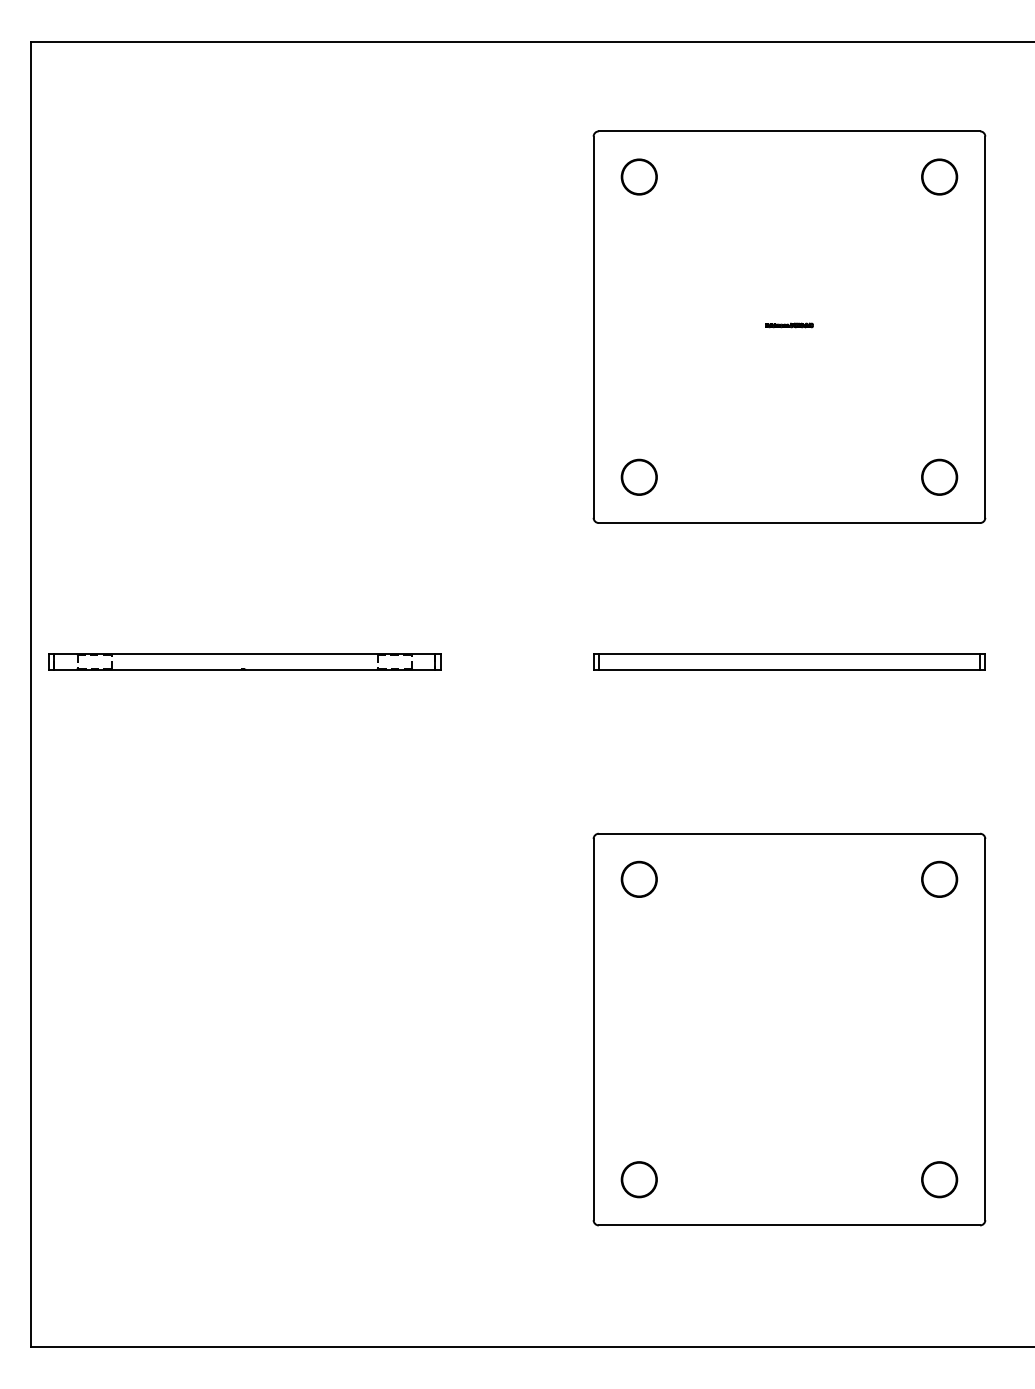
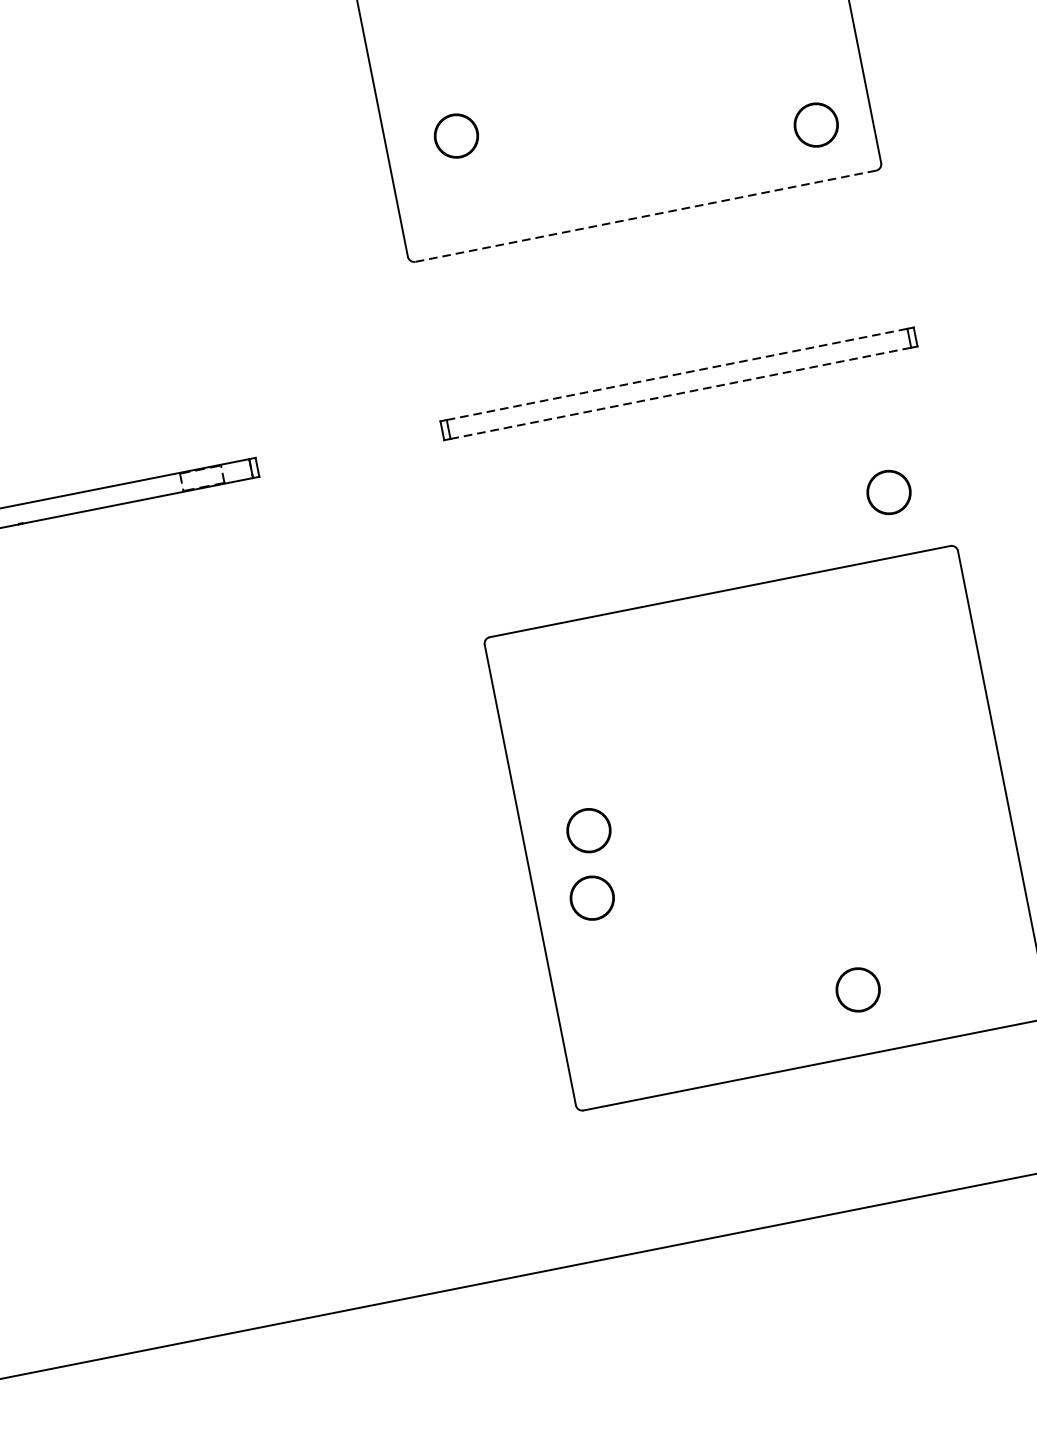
circle: (638, 476) -> (455, 135), moved
line: (789, 523) -> (645, 216), solid -> dashed
line: (789, 653) -> (677, 373), solid -> dashed
line: (789, 669) -> (680, 393), solid -> dashed
circle: (638, 878) -> (587, 829), moved
circle: (939, 878) -> (888, 491), moved
circle: (638, 1179) -> (591, 898), moved
circle: (939, 1179) -> (857, 989), moved

